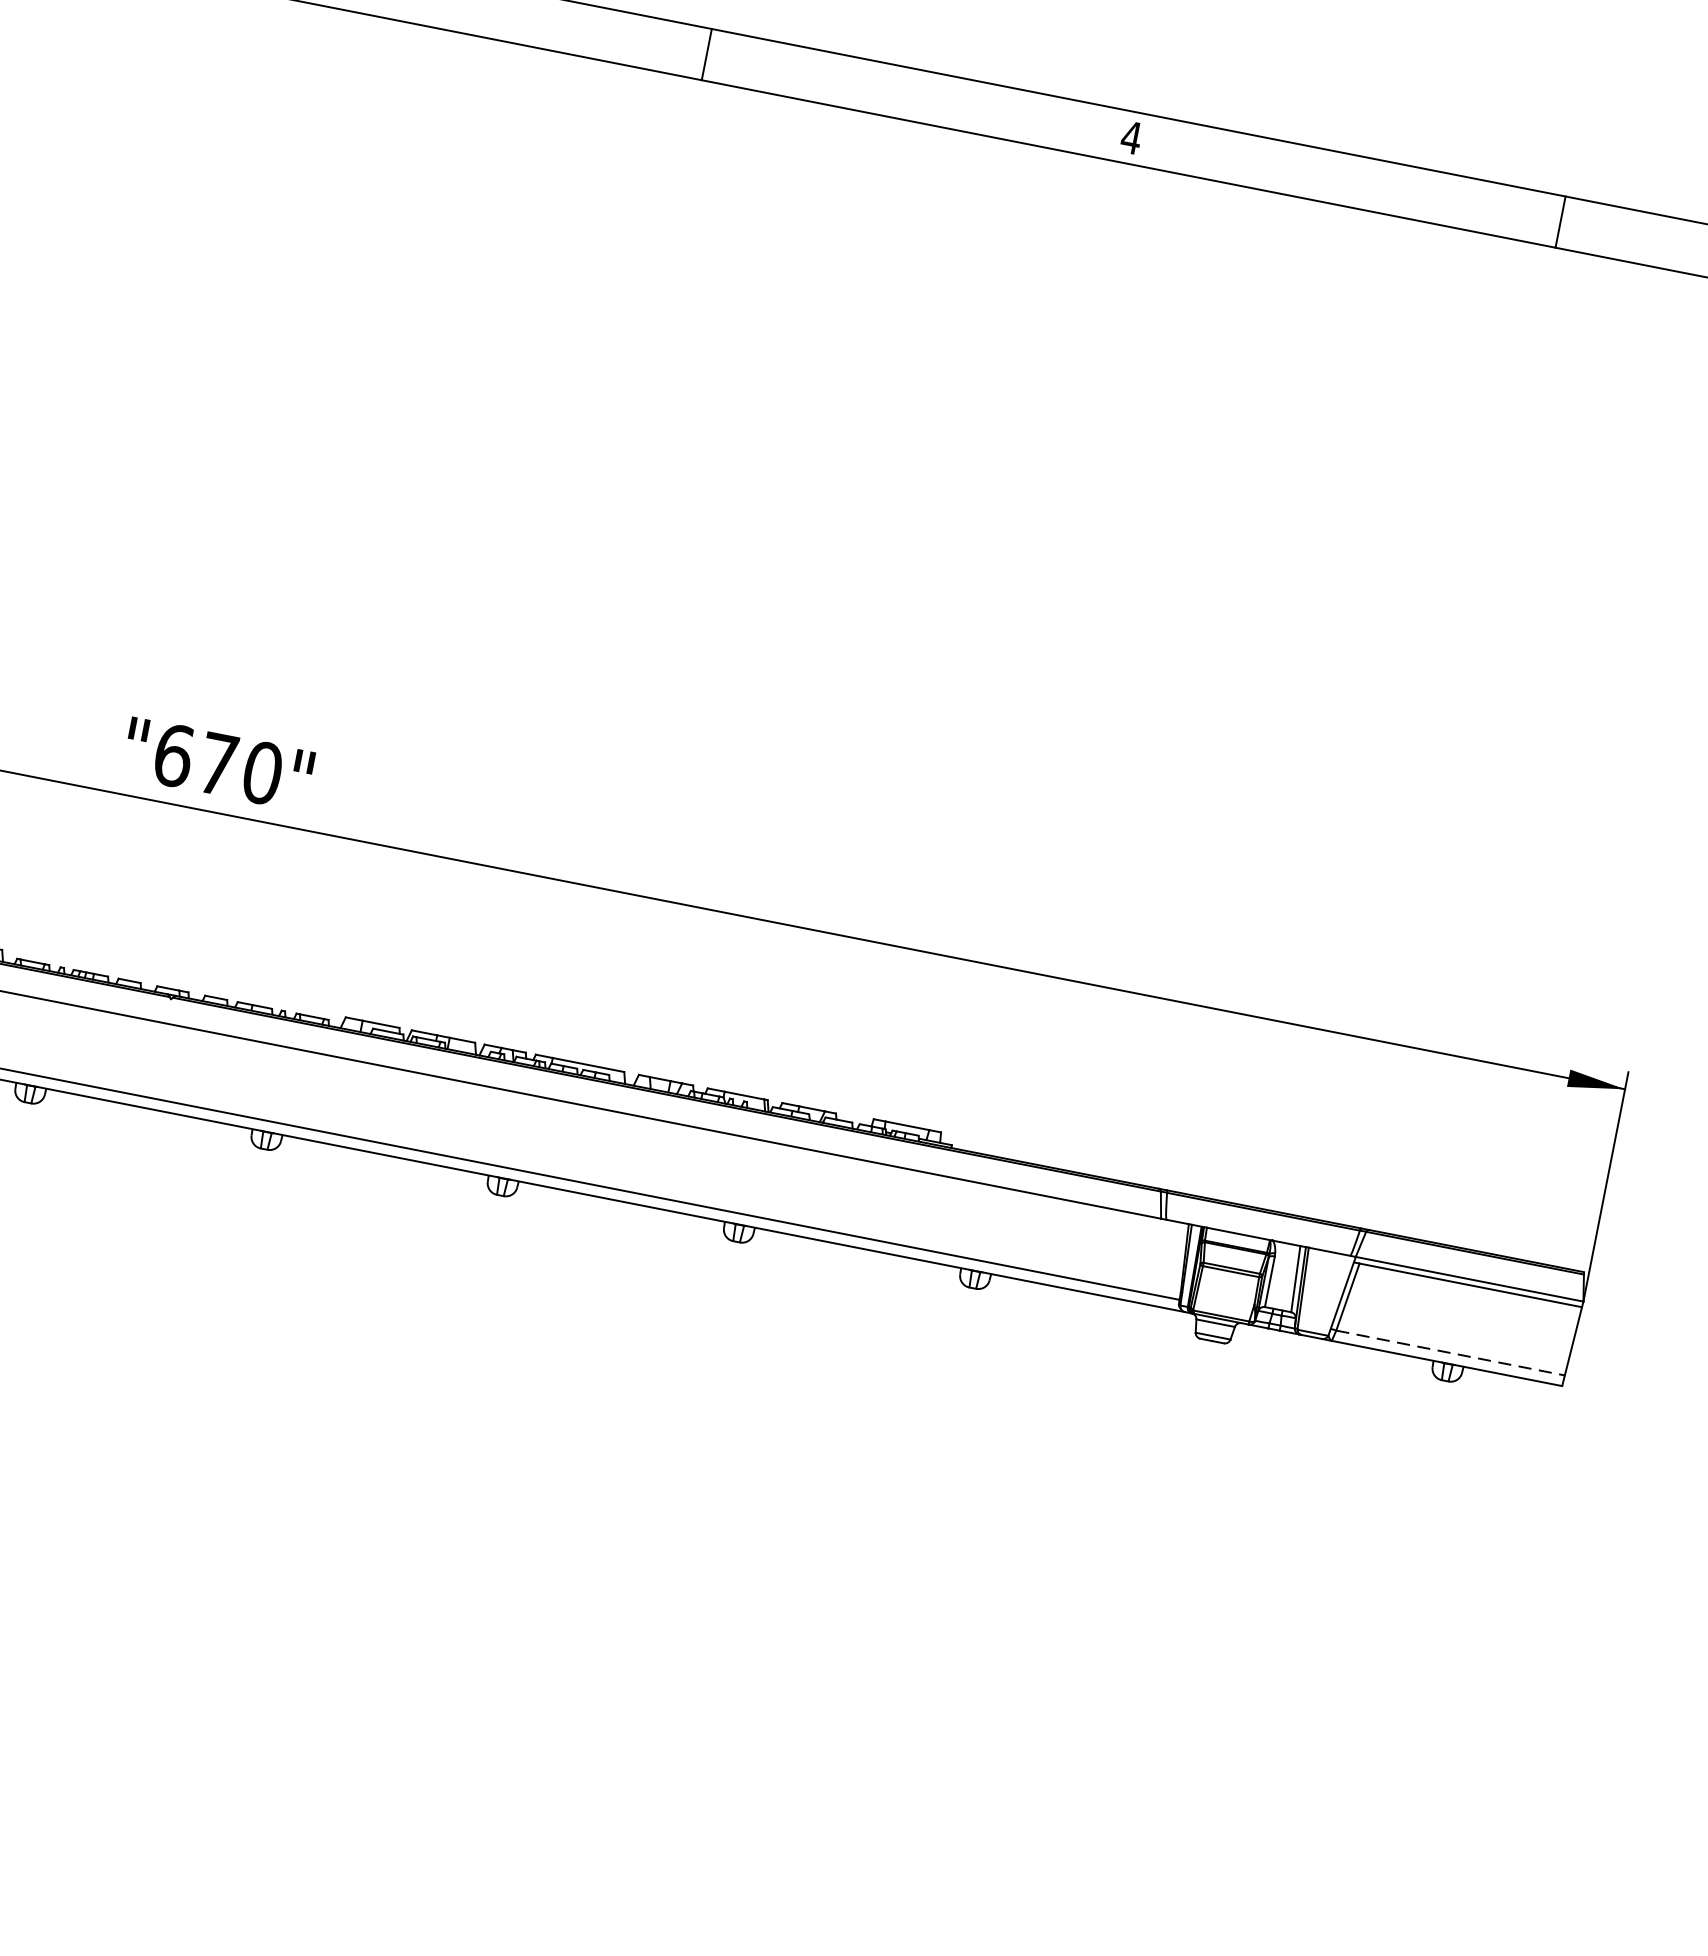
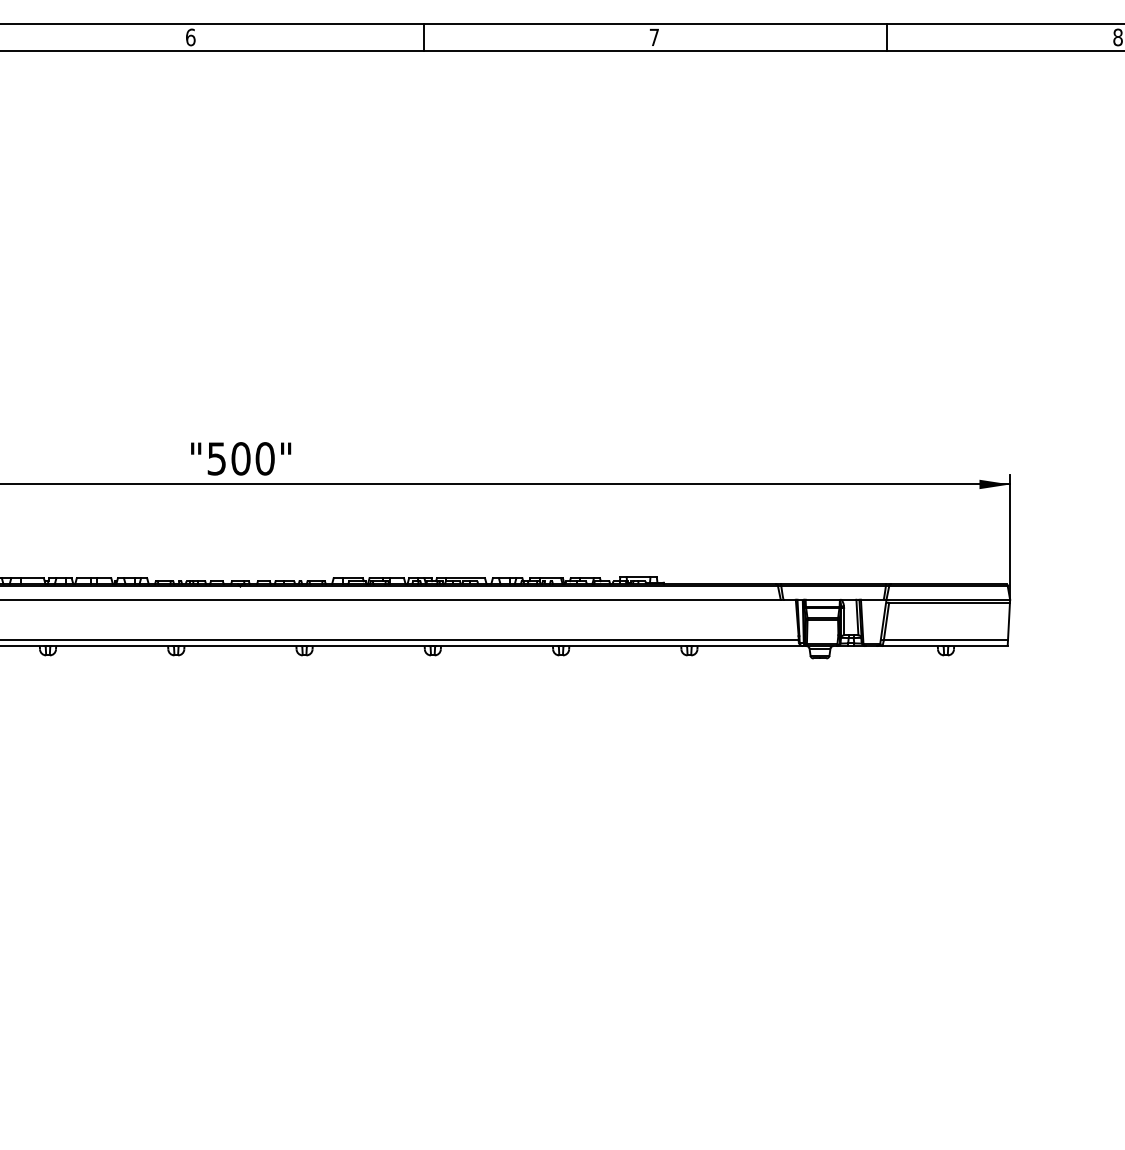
text: (1132, 135) -> (654, 36), 4 -> 7
text: (195, 759) -> (228, 458), "670" -> "500"
line: (1451, 1353) -> (946, 640), dashed -> solid

